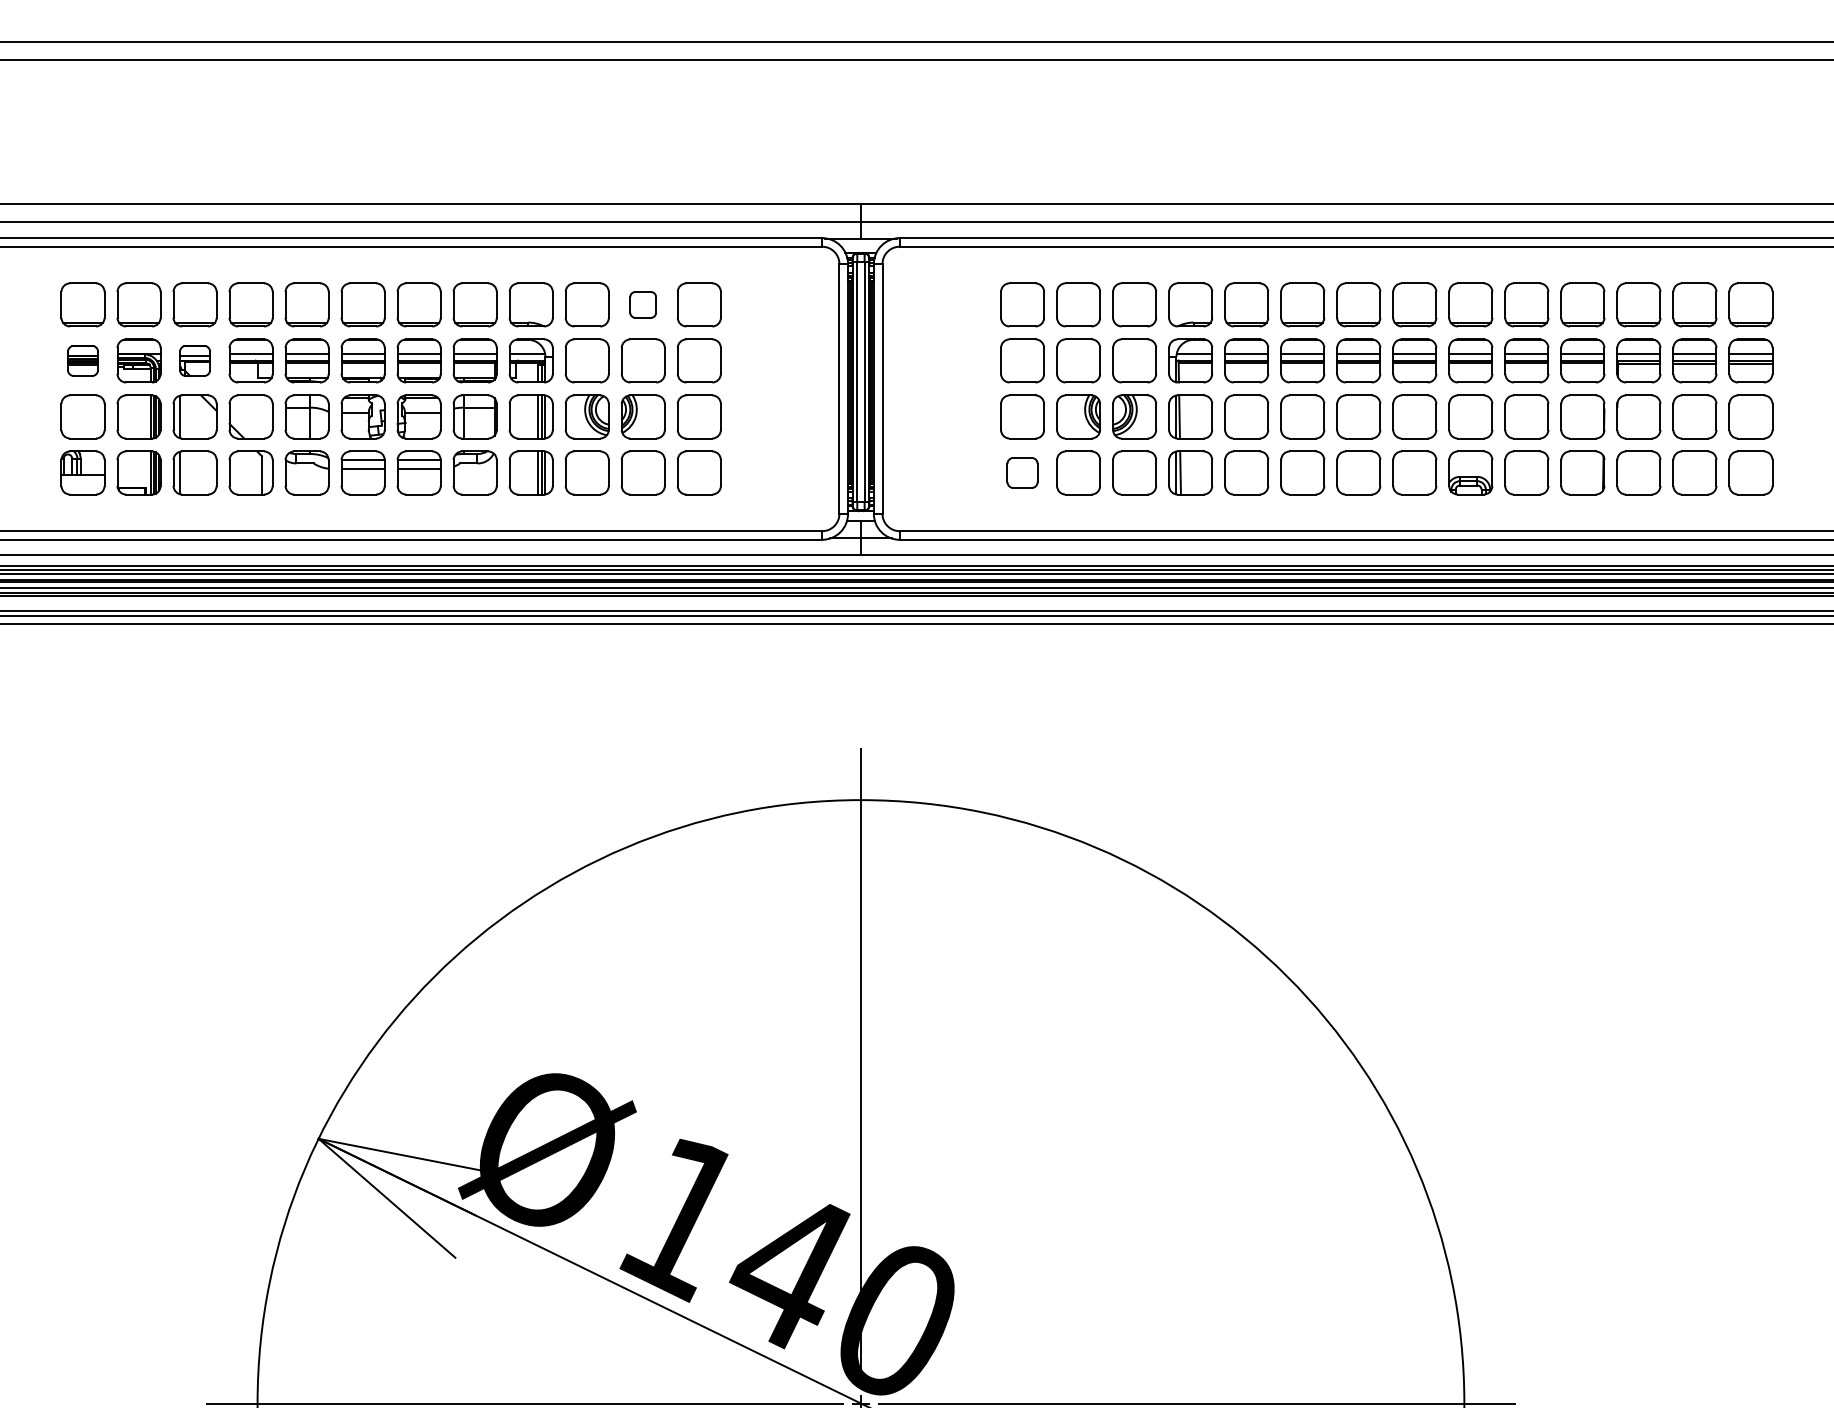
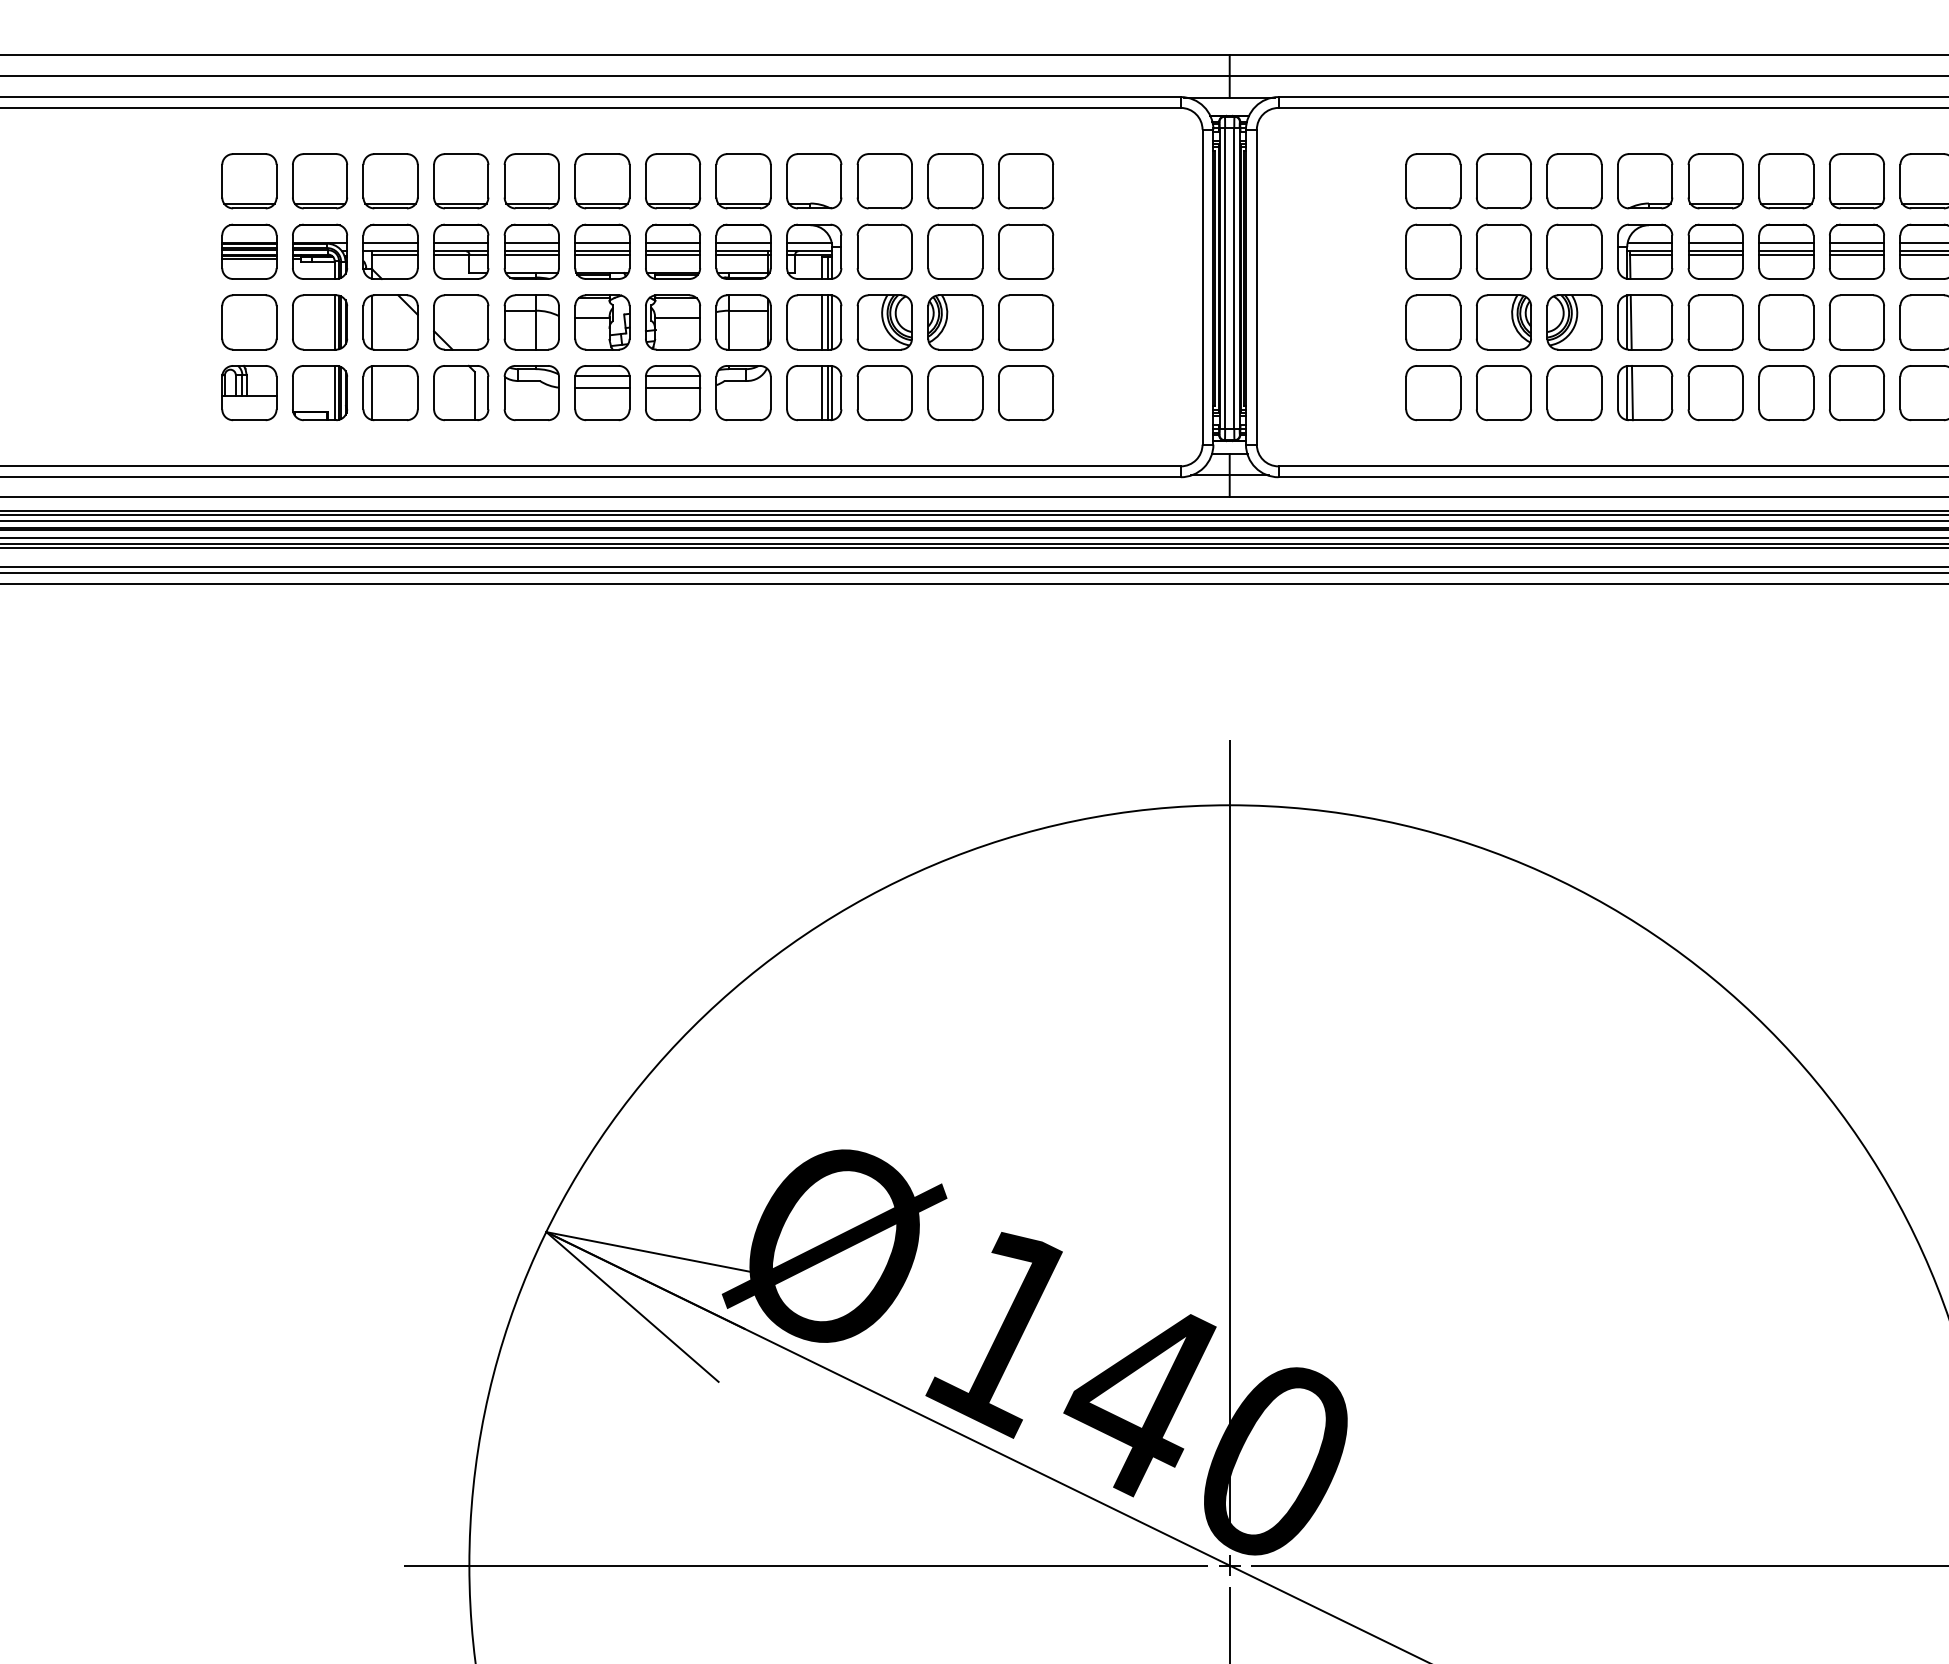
part: (642, 304) -> (954, 180), size x1.67
part: (82, 360) -> (248, 251), size x1.43
part: (194, 360) -> (389, 251), size x1.43
part: (1022, 472) -> (1433, 392), size x1.43

